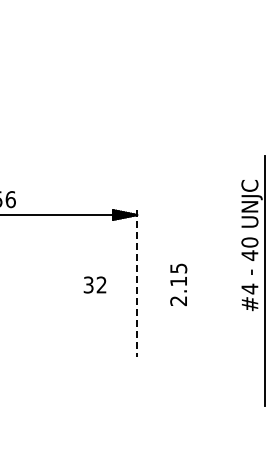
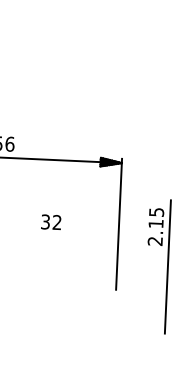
line: (137, 283) -> (119, 224), dashed -> solid
text: (94, 284) -> (50, 221), moved
line: (194, 329) -> (168, 267), added

